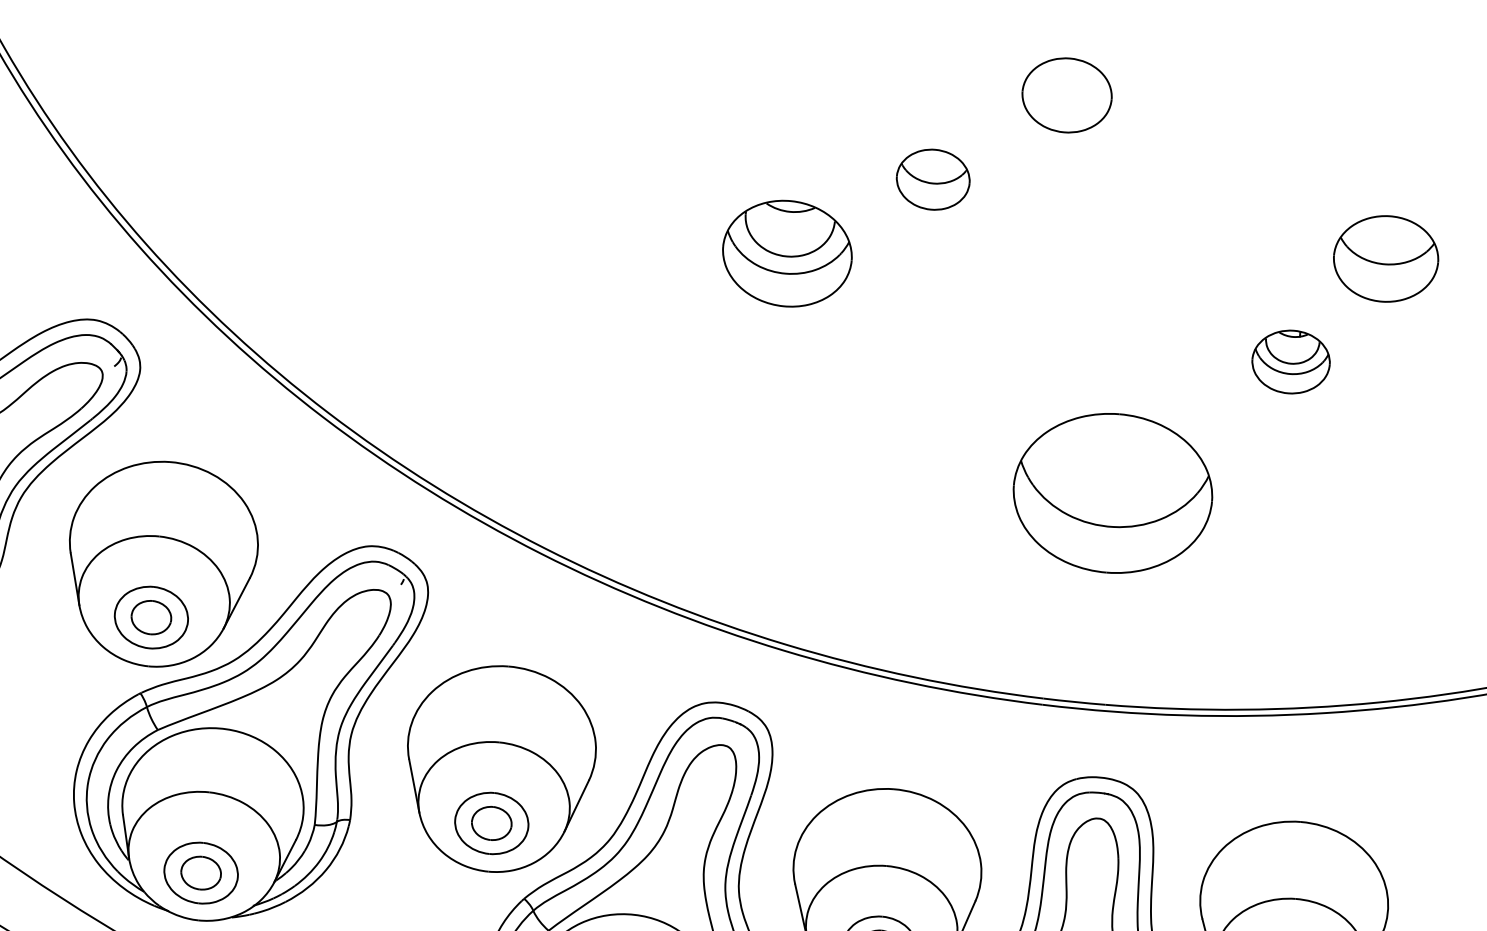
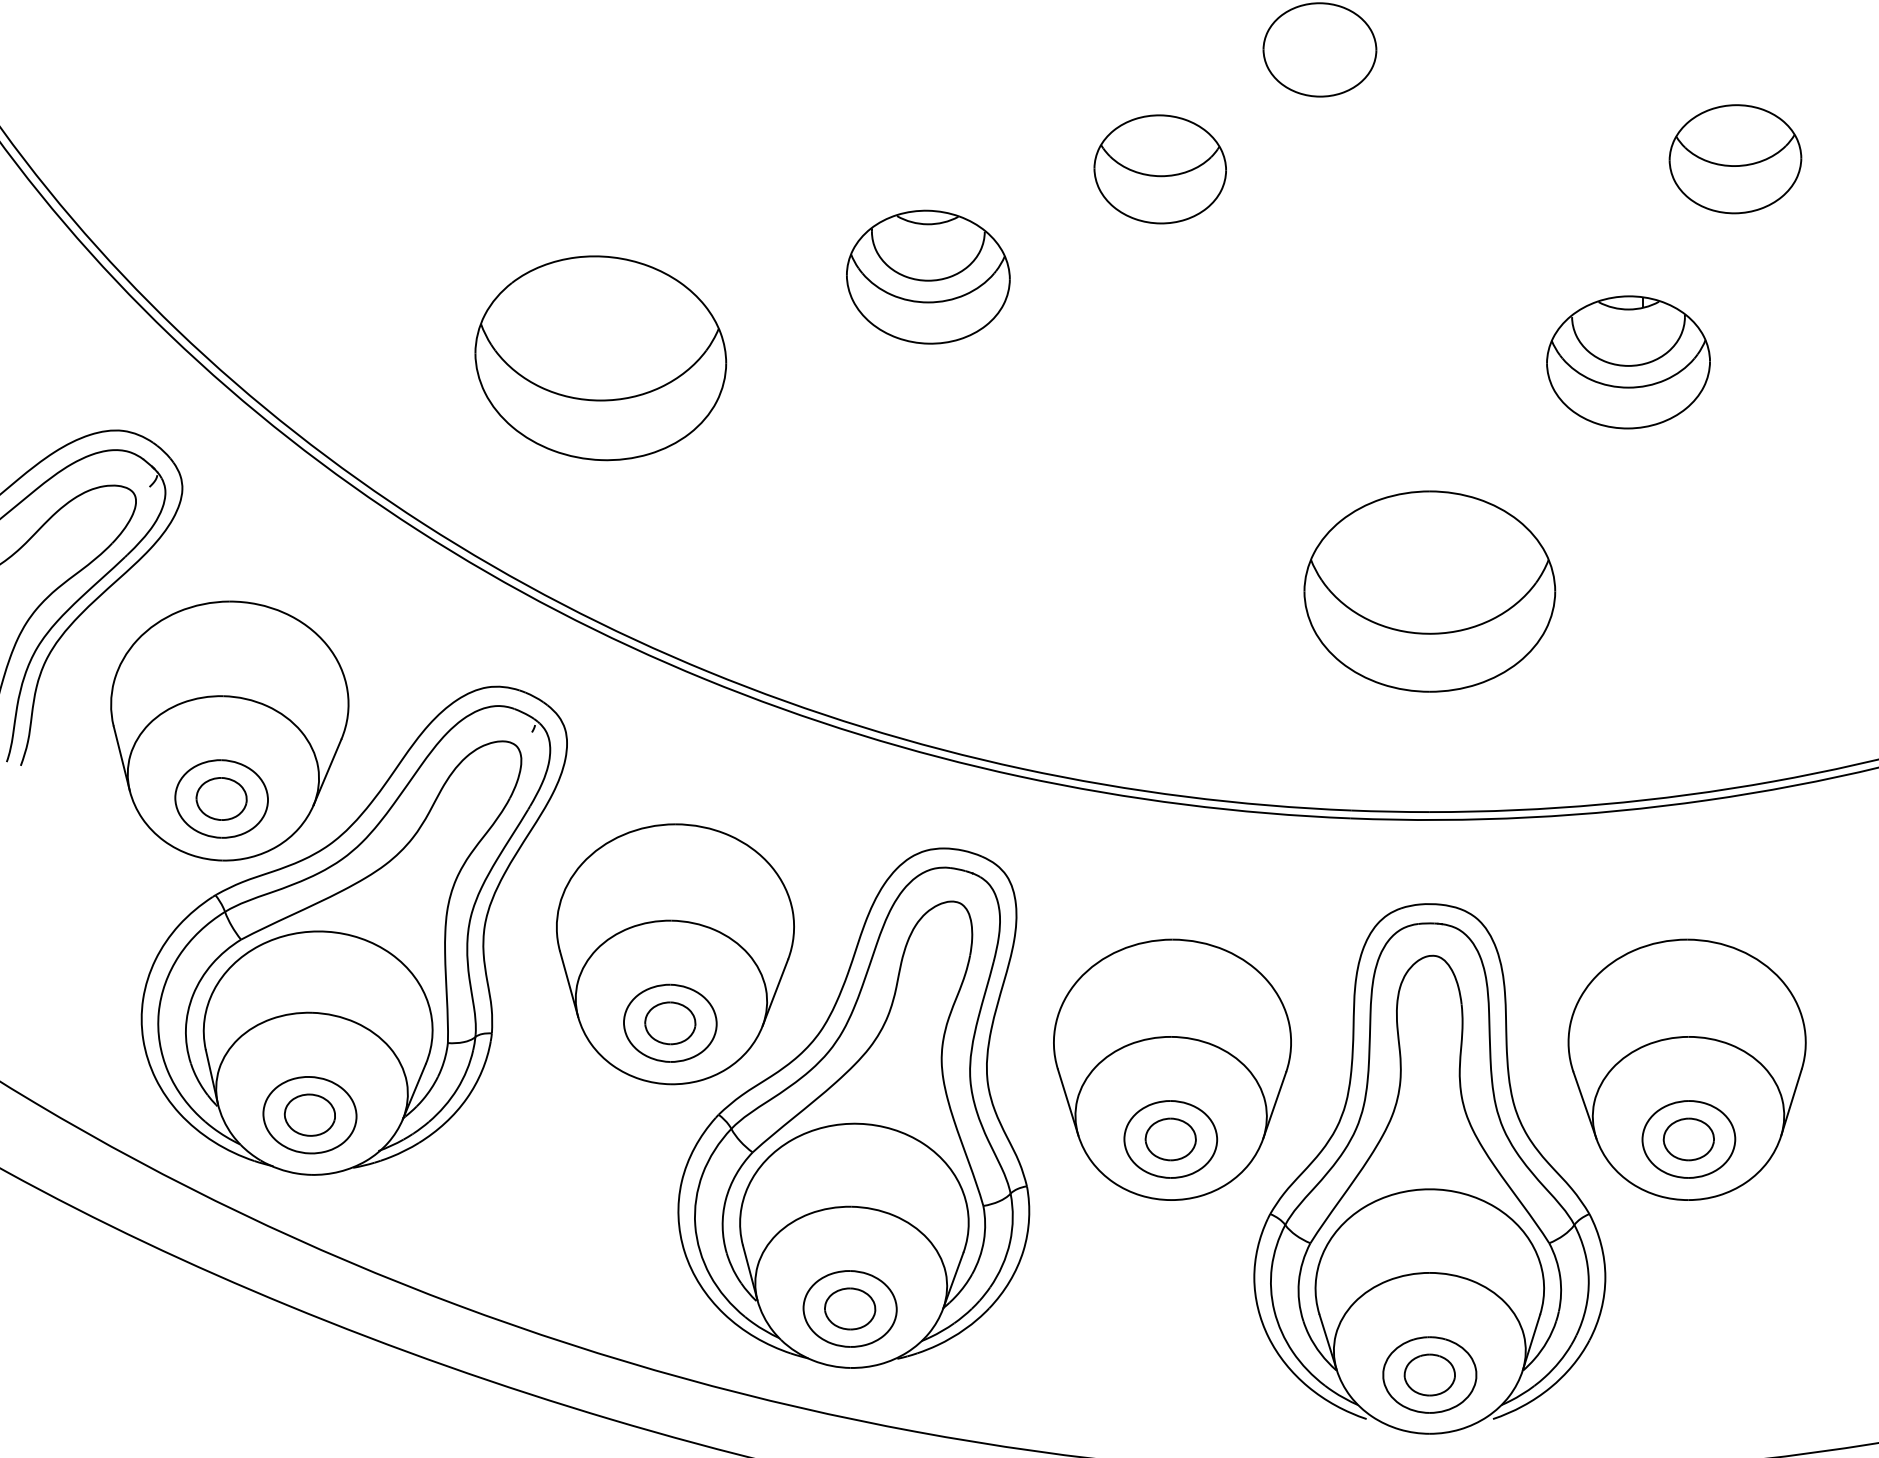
part: (932, 179) -> (1159, 169), size x1.43
part: (787, 253) -> (928, 276), moved
part: (1386, 259) -> (1735, 159), moved
part: (478, 293) -> (600, 358), added
part: (1291, 362) -> (1628, 362), size x1.67
part: (1112, 493) -> (1429, 591), moved

